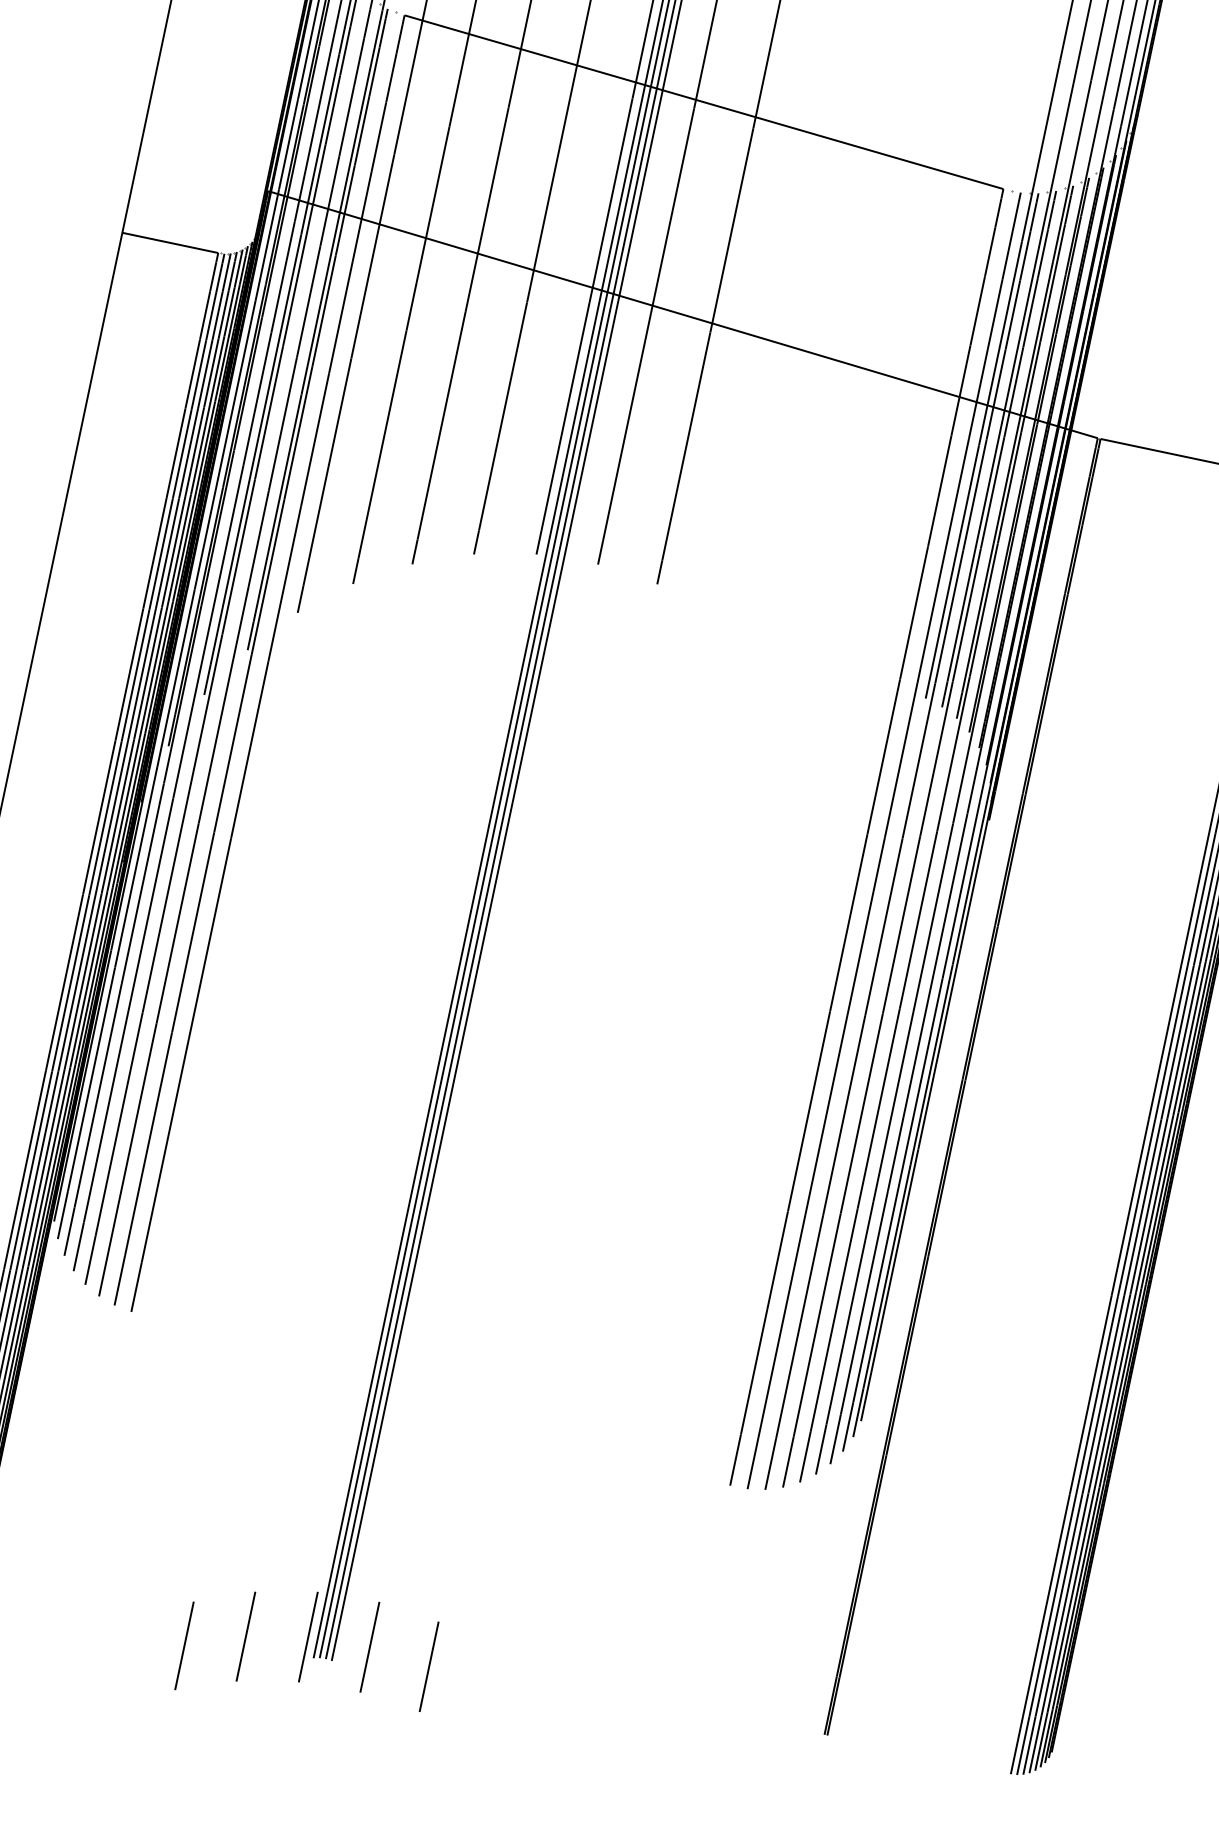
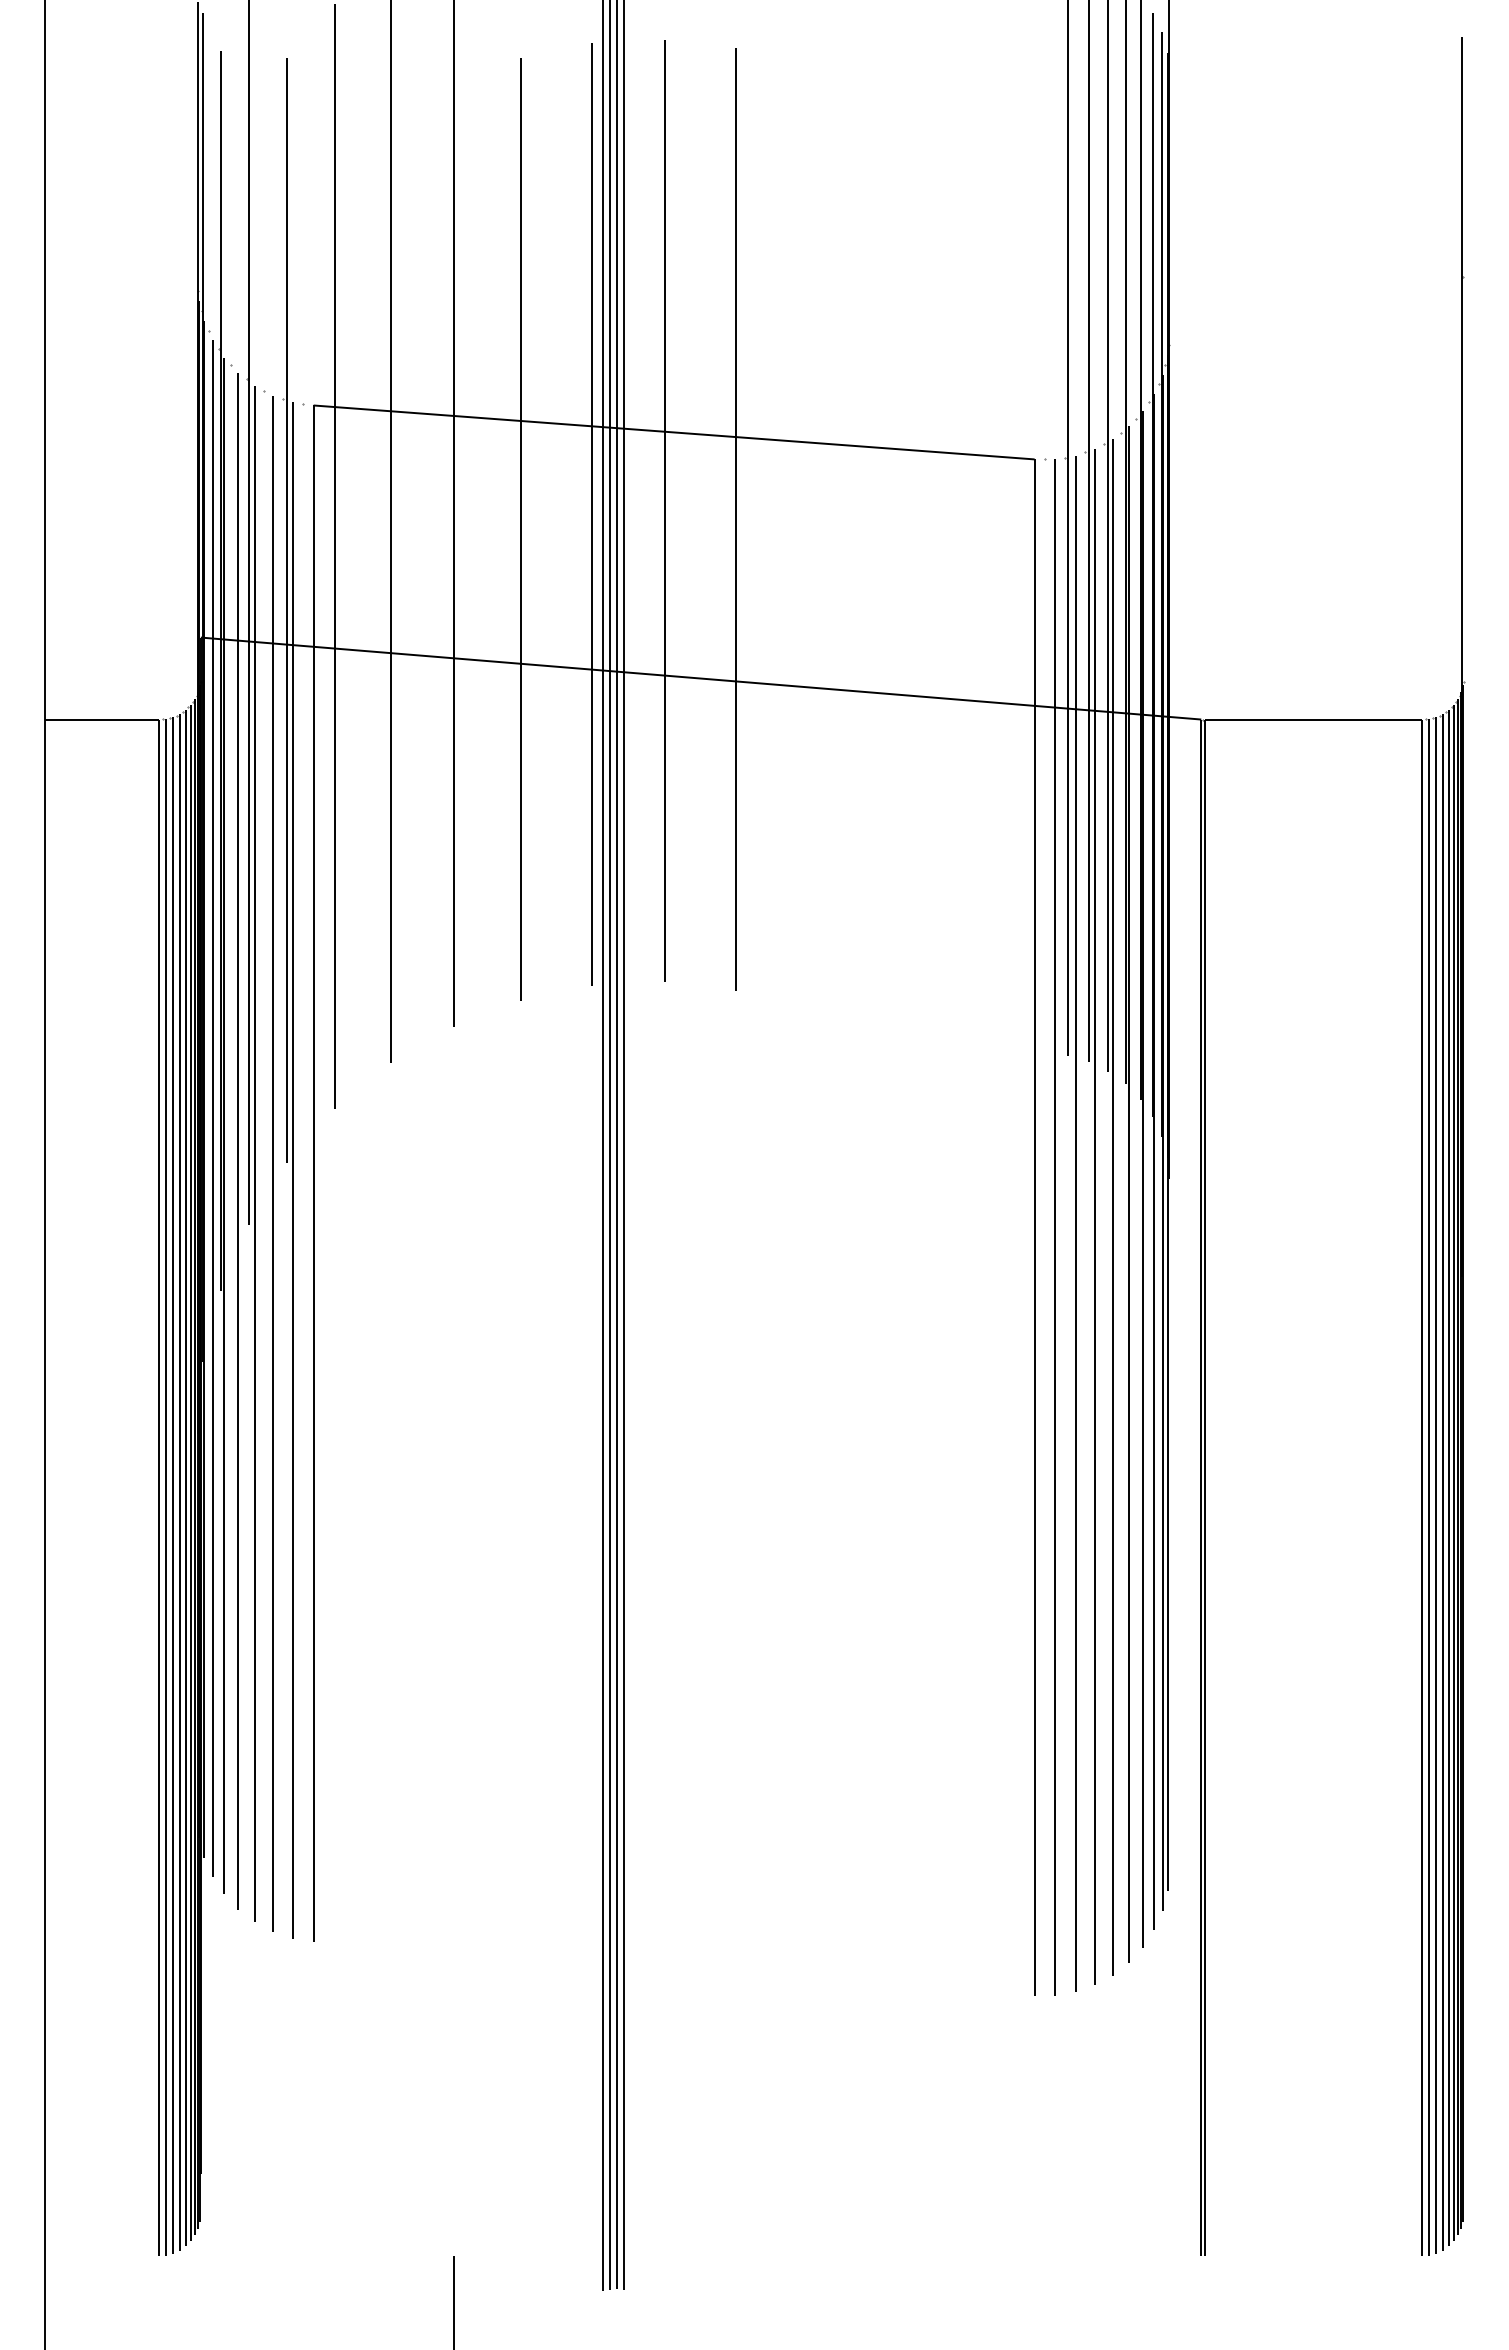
line: (246, 1636) -> (521, 2282), removed
line: (308, 1637) -> (592, 2268), removed
line: (369, 1647) -> (664, 2265), removed
line: (428, 1666) -> (735, 2273), removed

